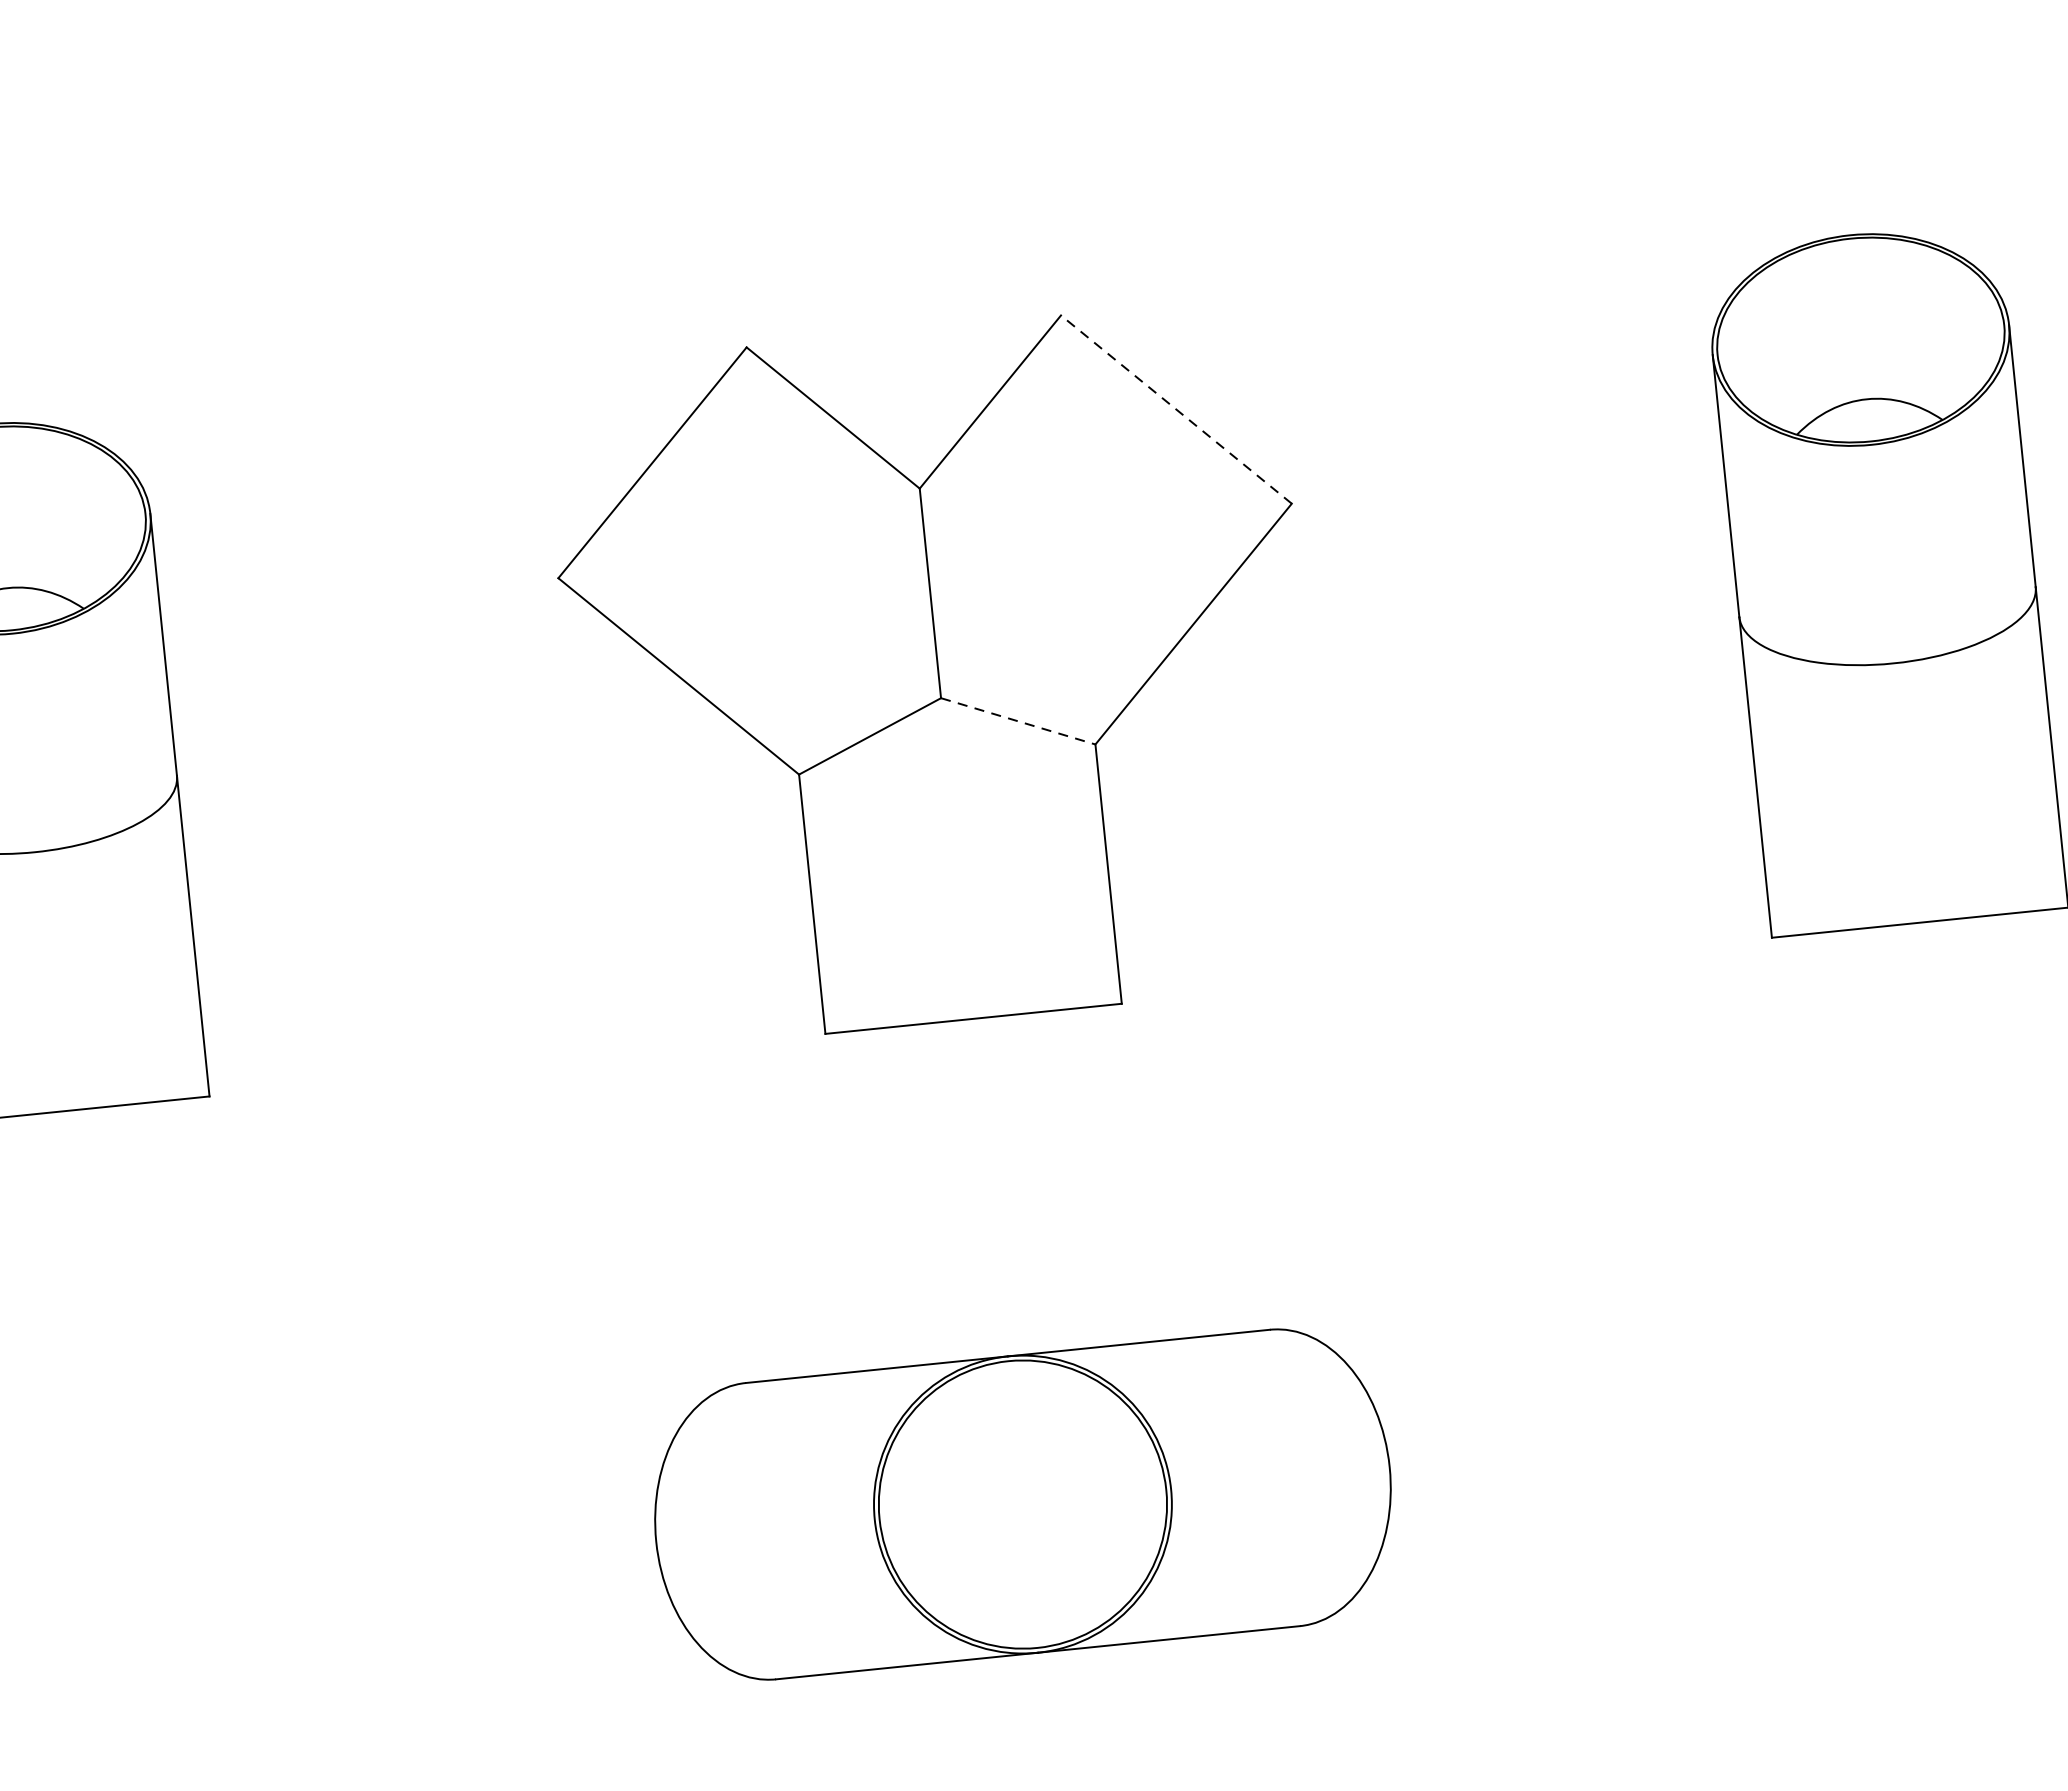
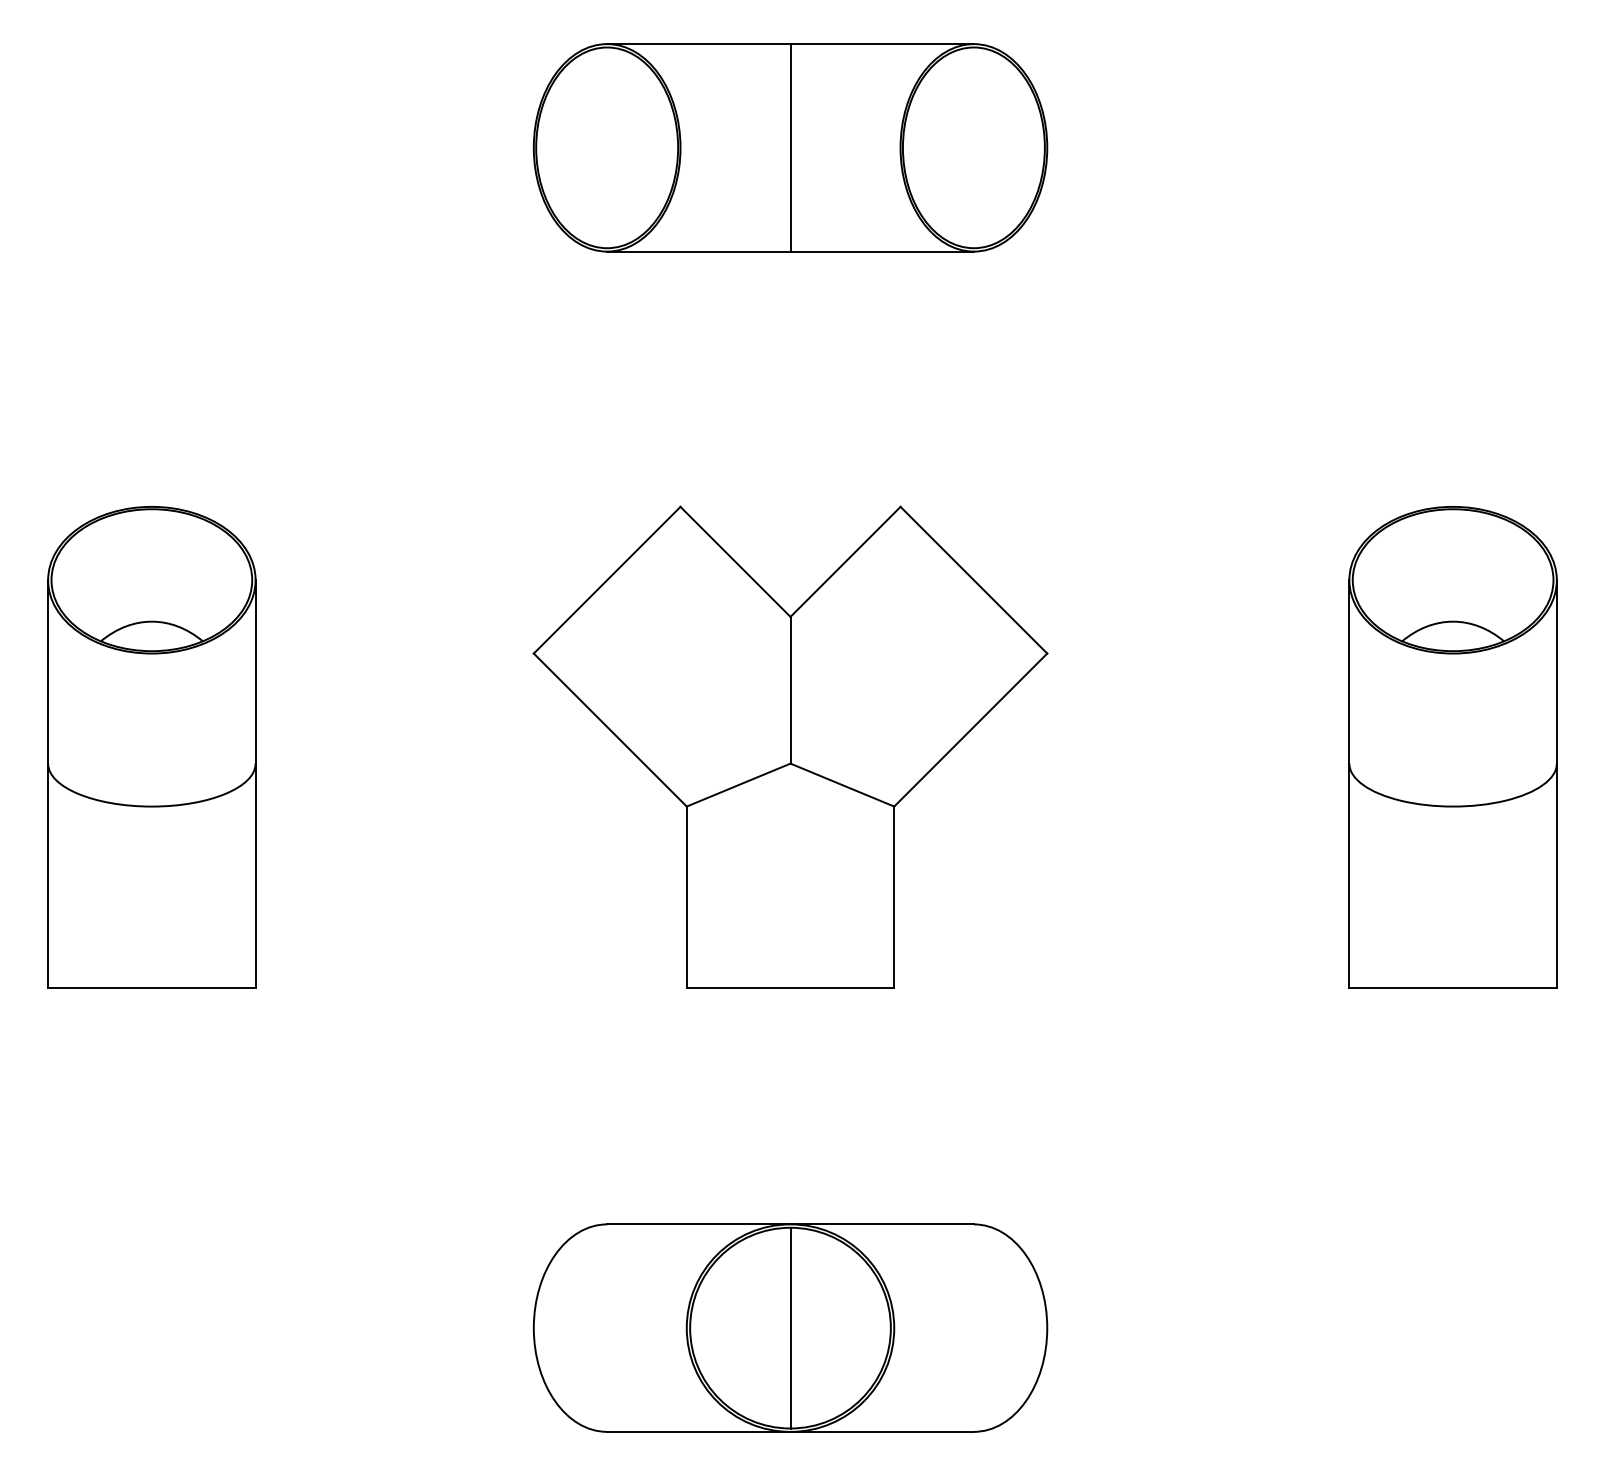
line: (1175, 410) -> (973, 580), dashed -> solid
line: (1018, 721) -> (842, 785), dashed -> solid
line: (1022, 1503) -> (790, 1327), added

